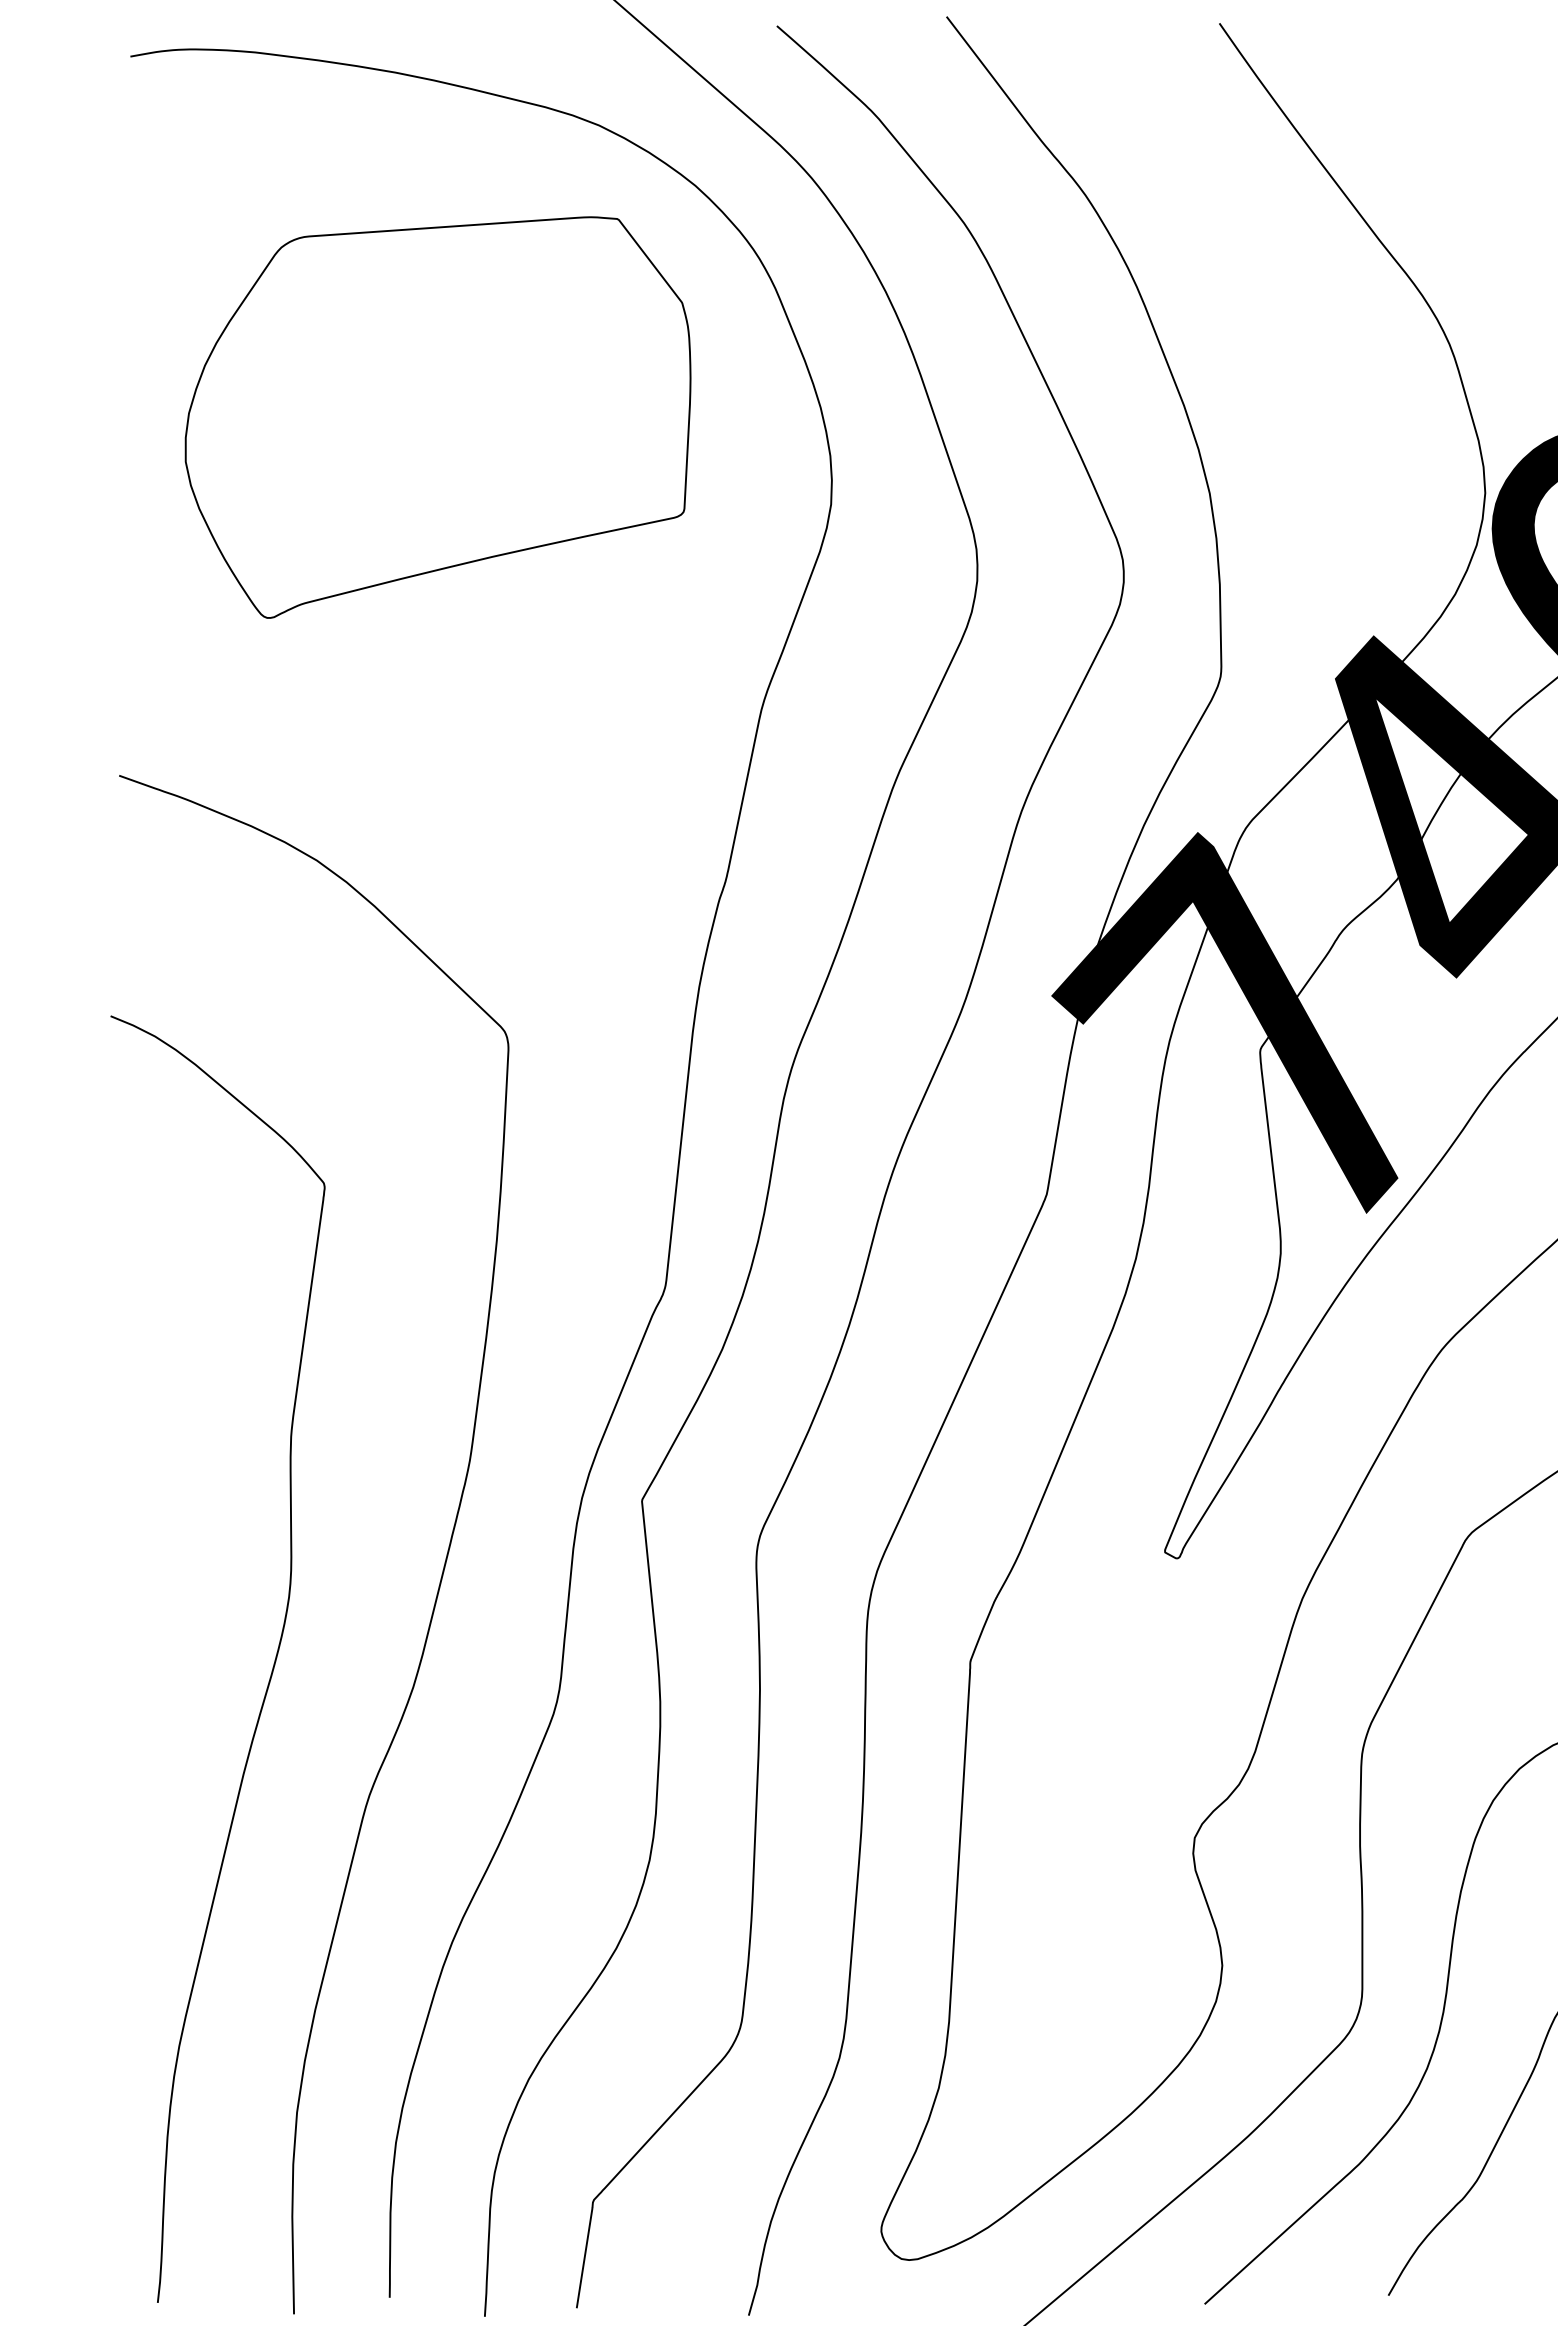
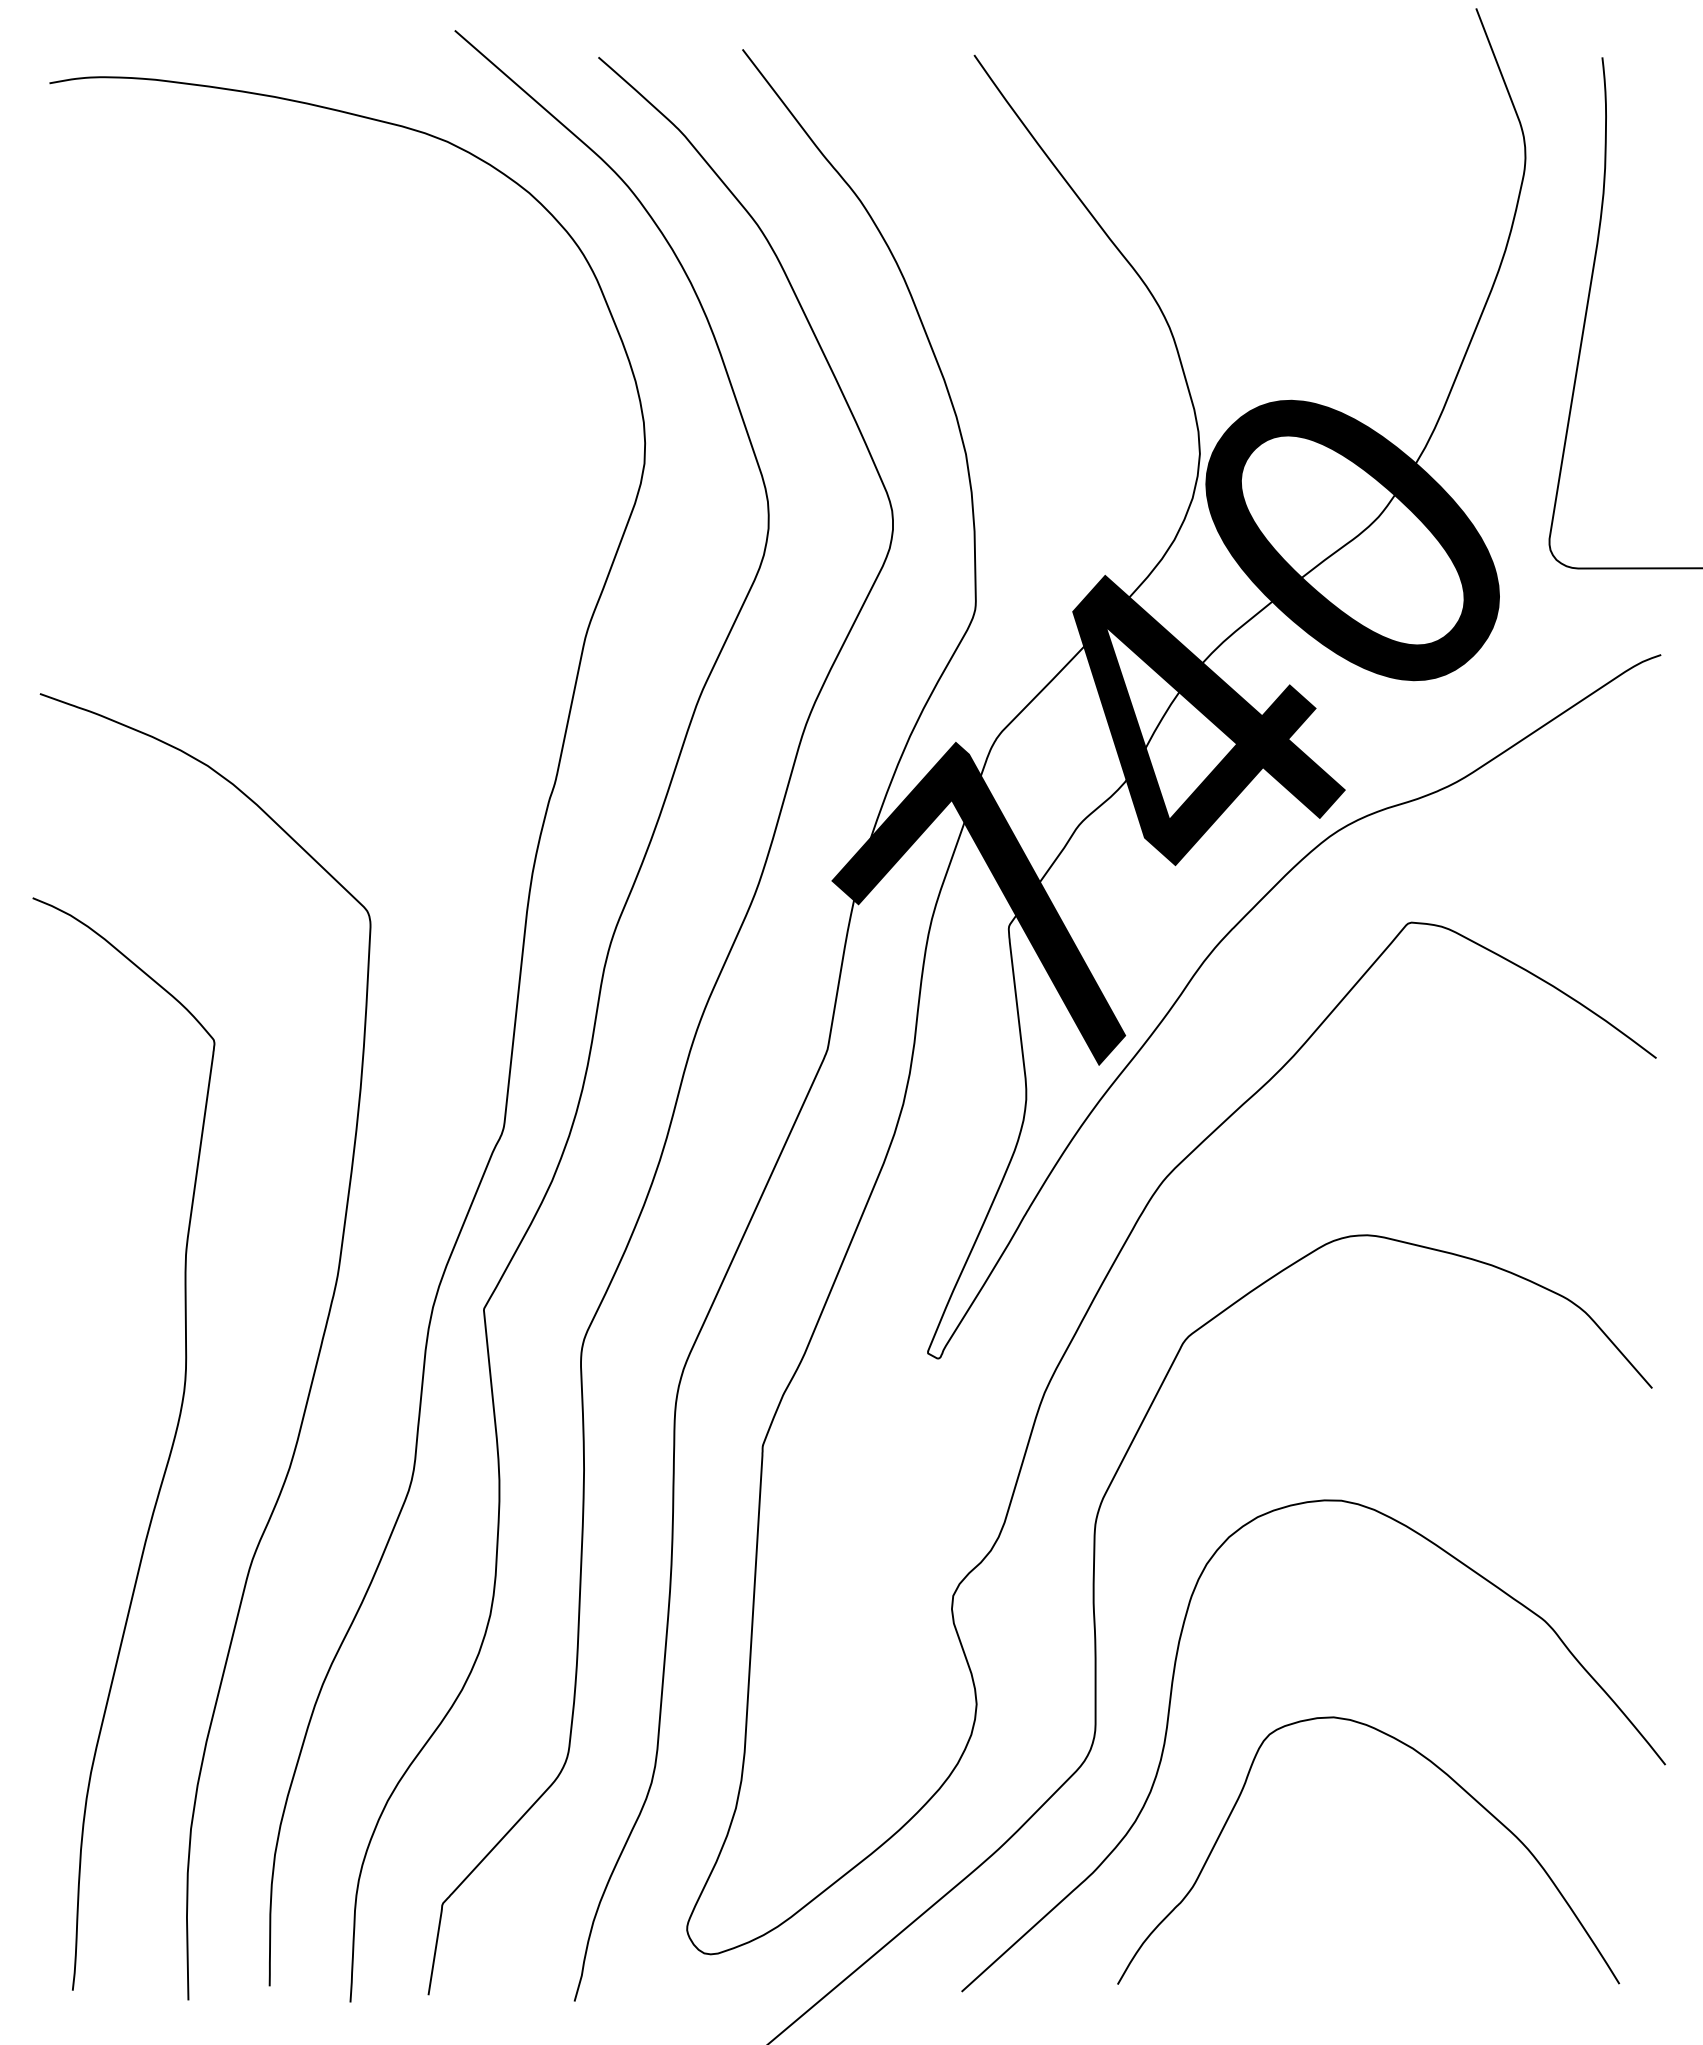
part: (437, 417) -> (310, 389), removed

